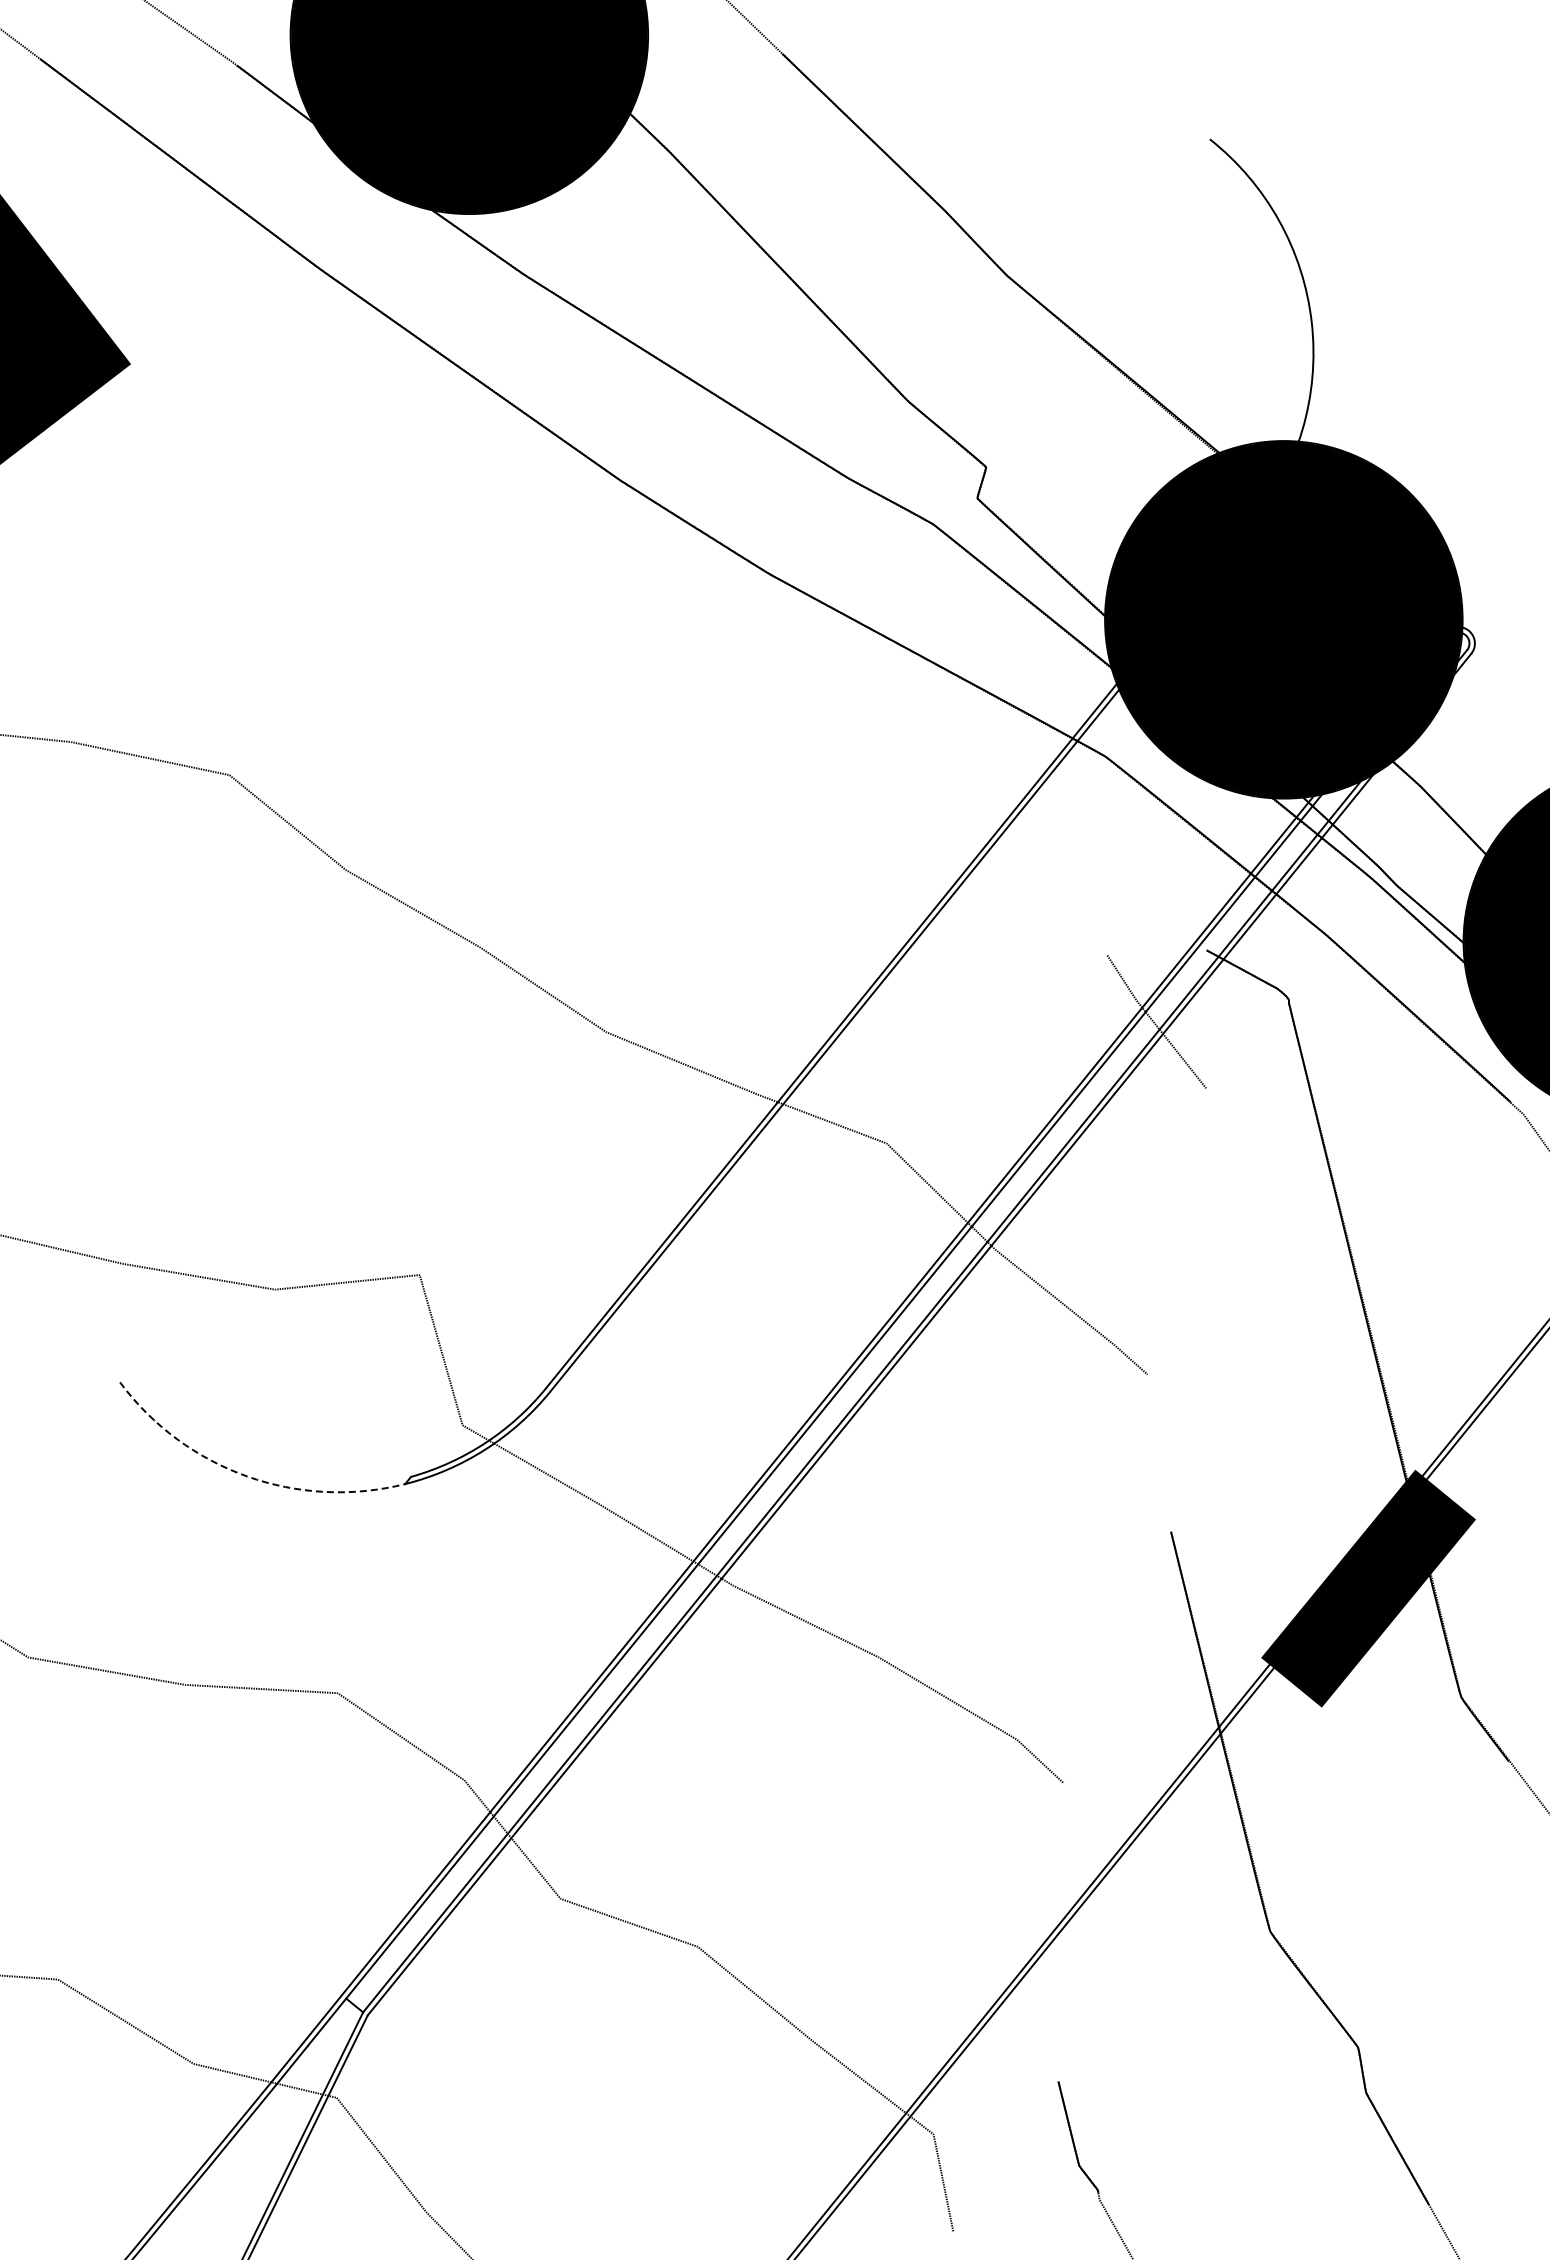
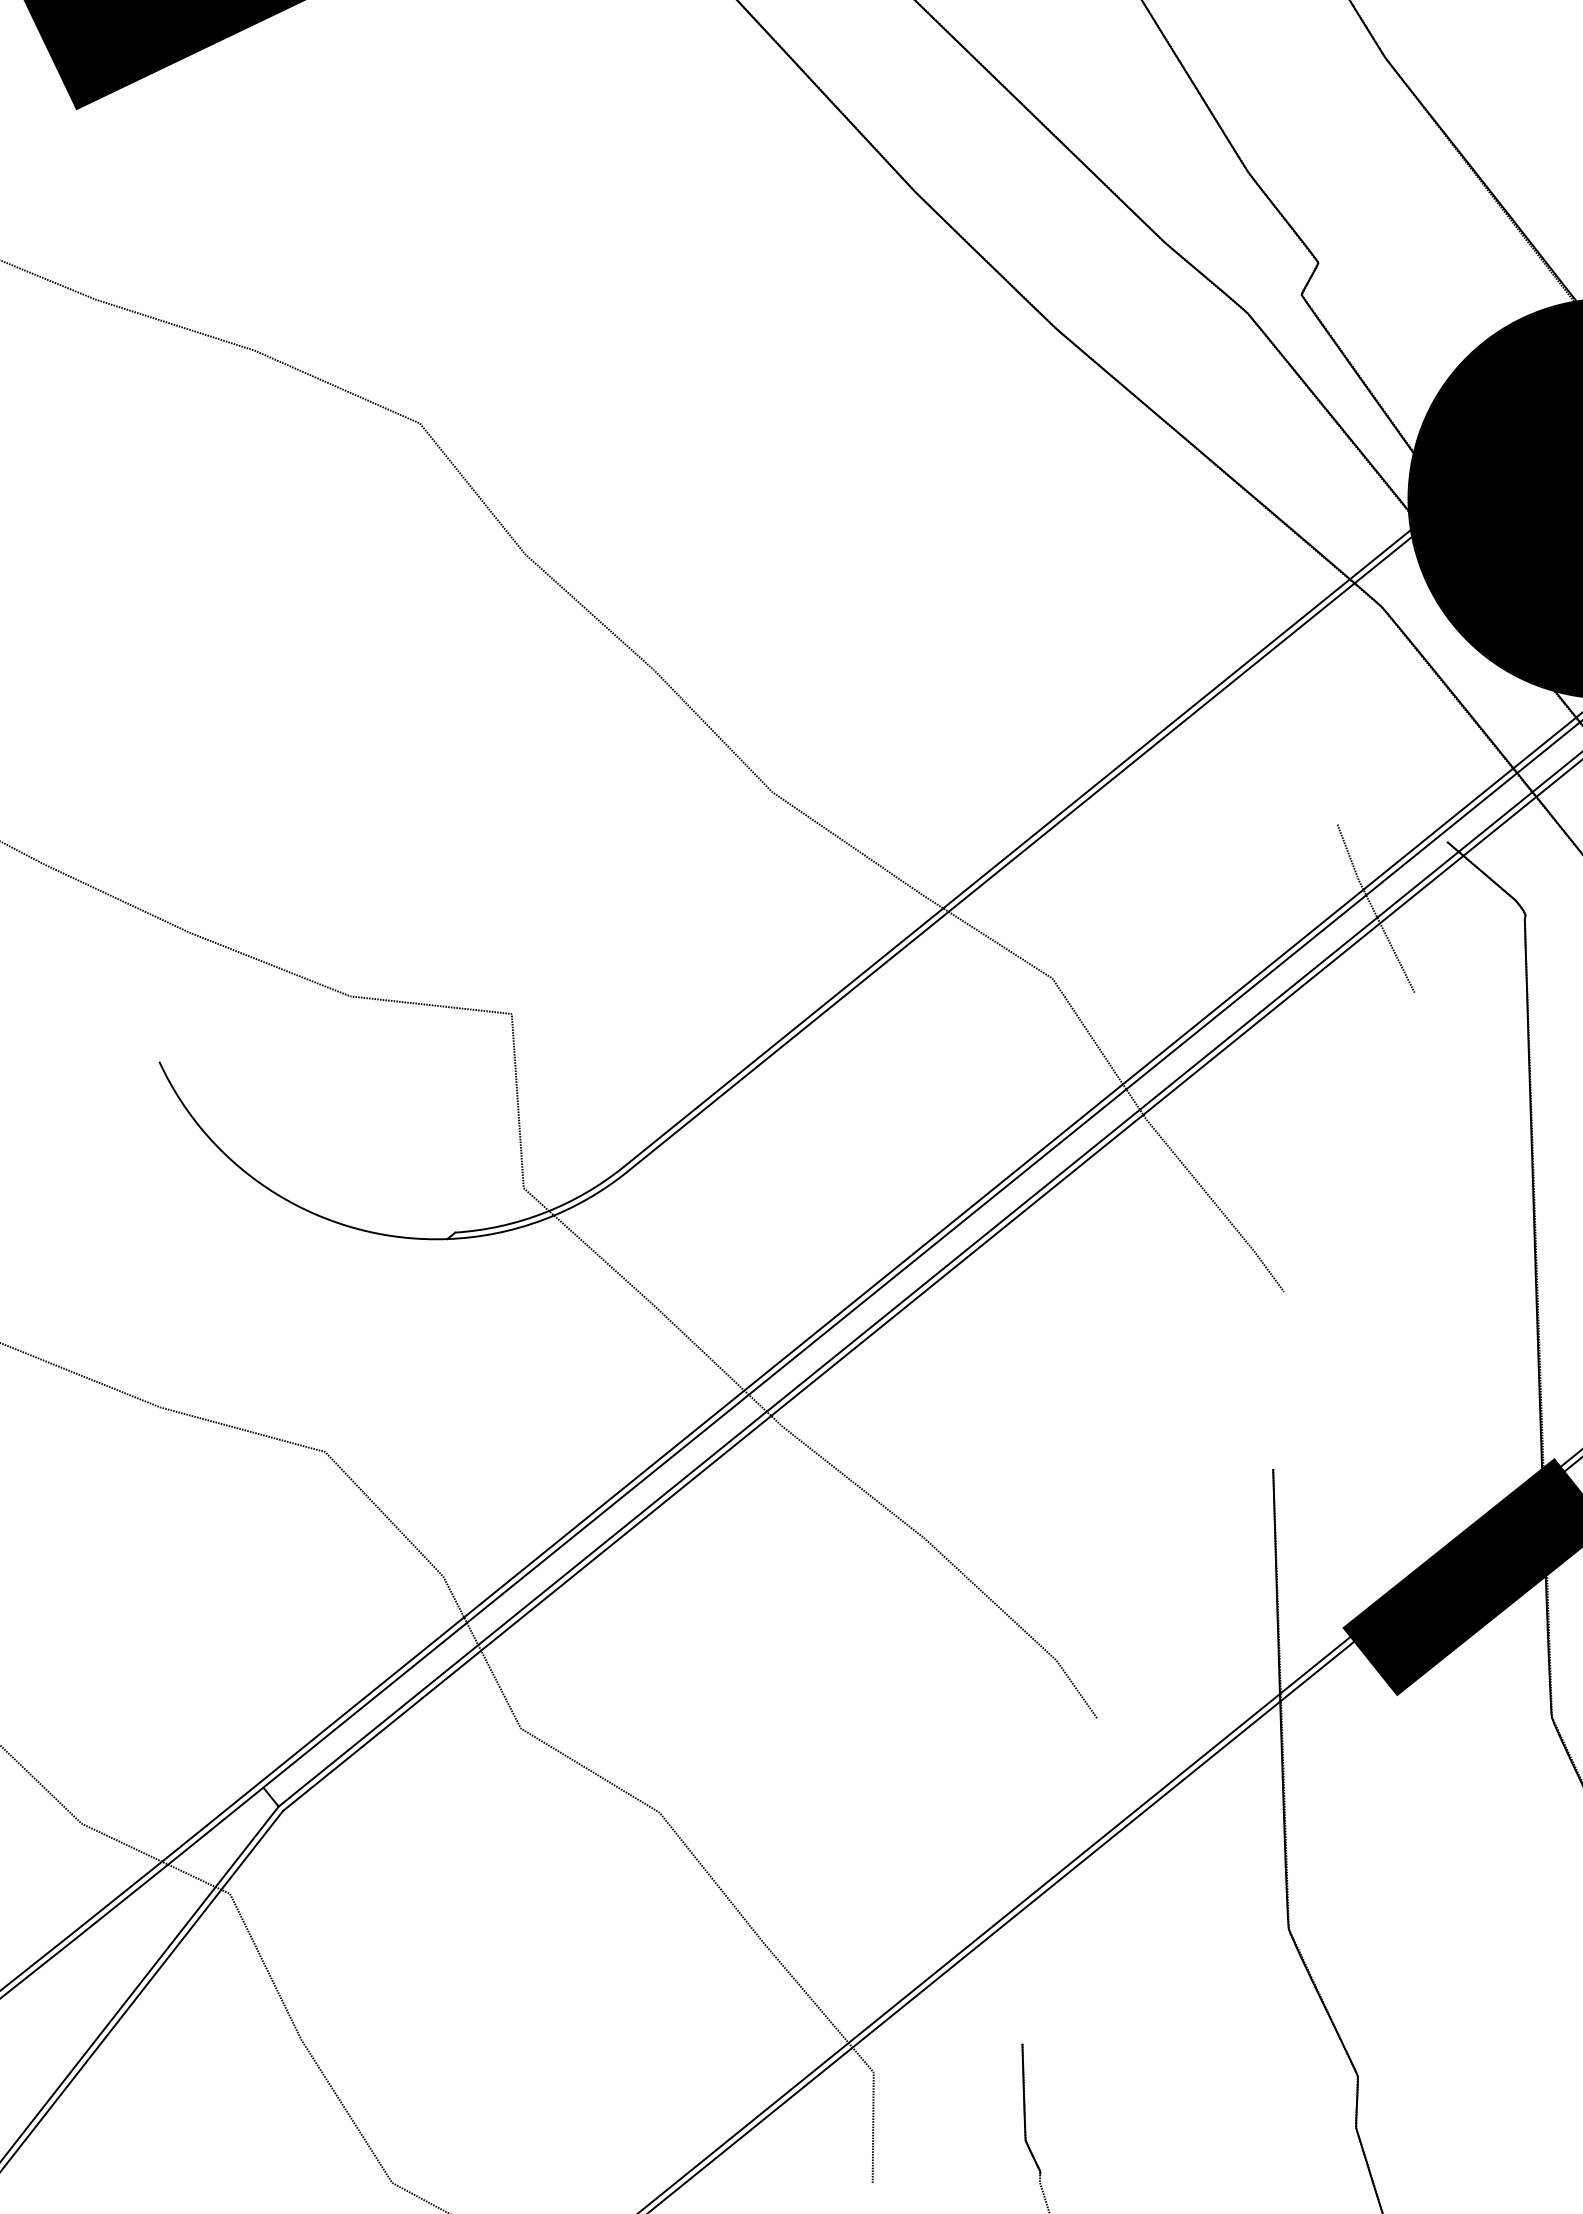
arc: (247, 1476) -> (276, 1194), dashed -> solid

